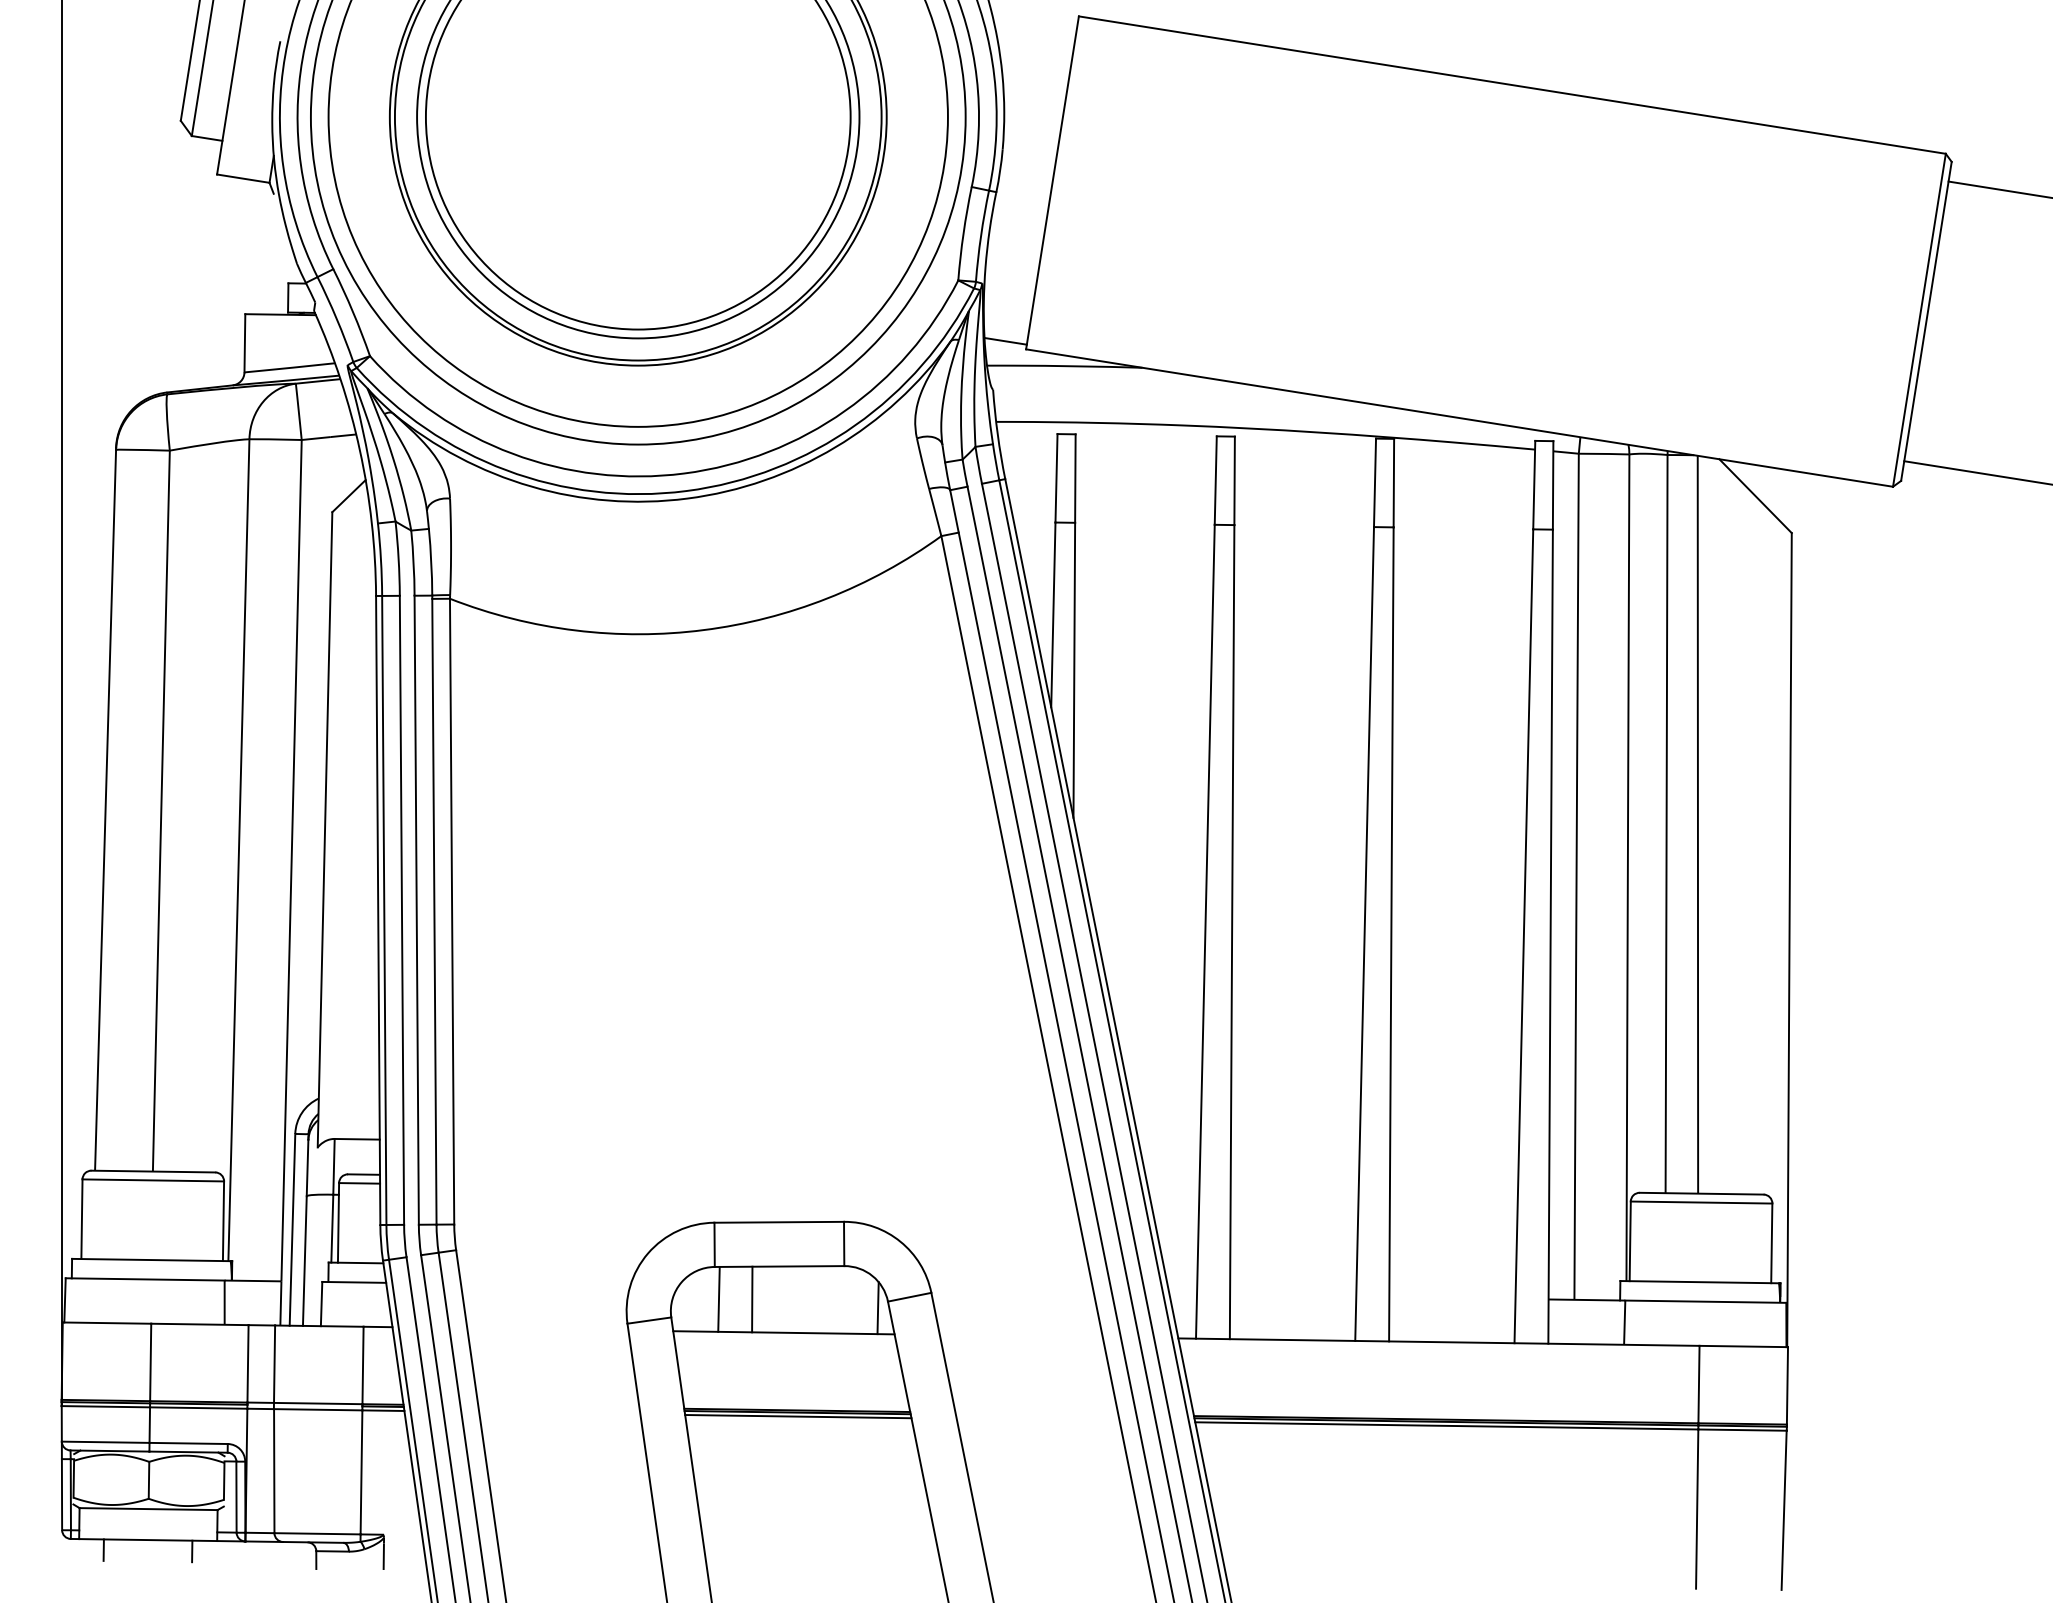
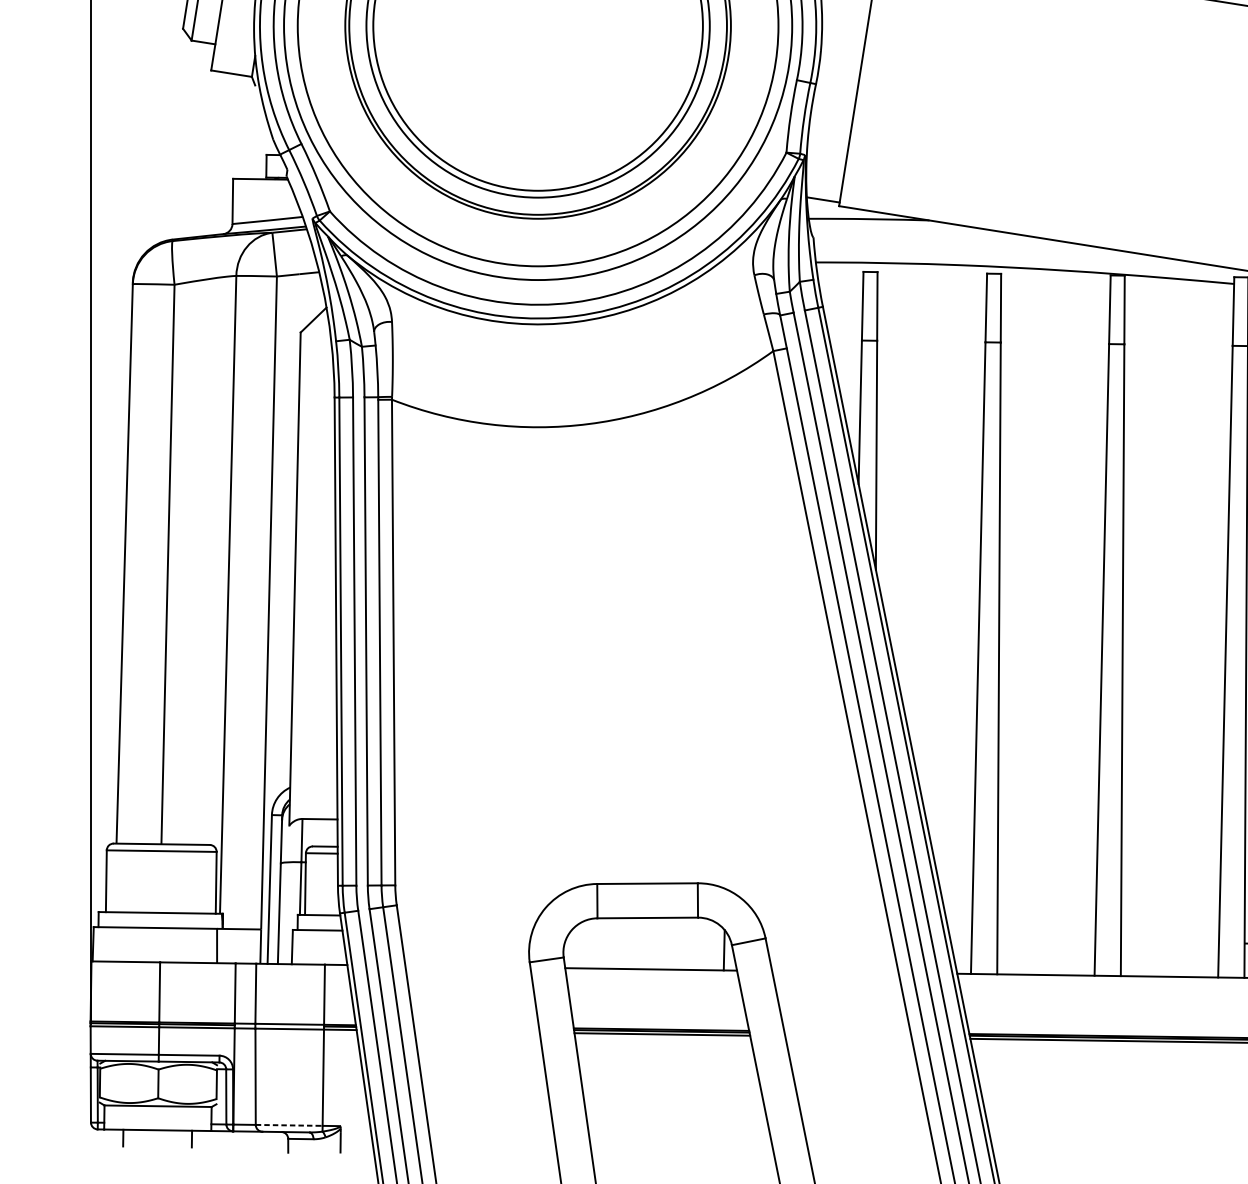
line: (718, 1298) -> (600, 942), removed
line: (752, 1299) -> (626, 943), removed
line: (318, 1533) -> (289, 1125), solid -> dashed

